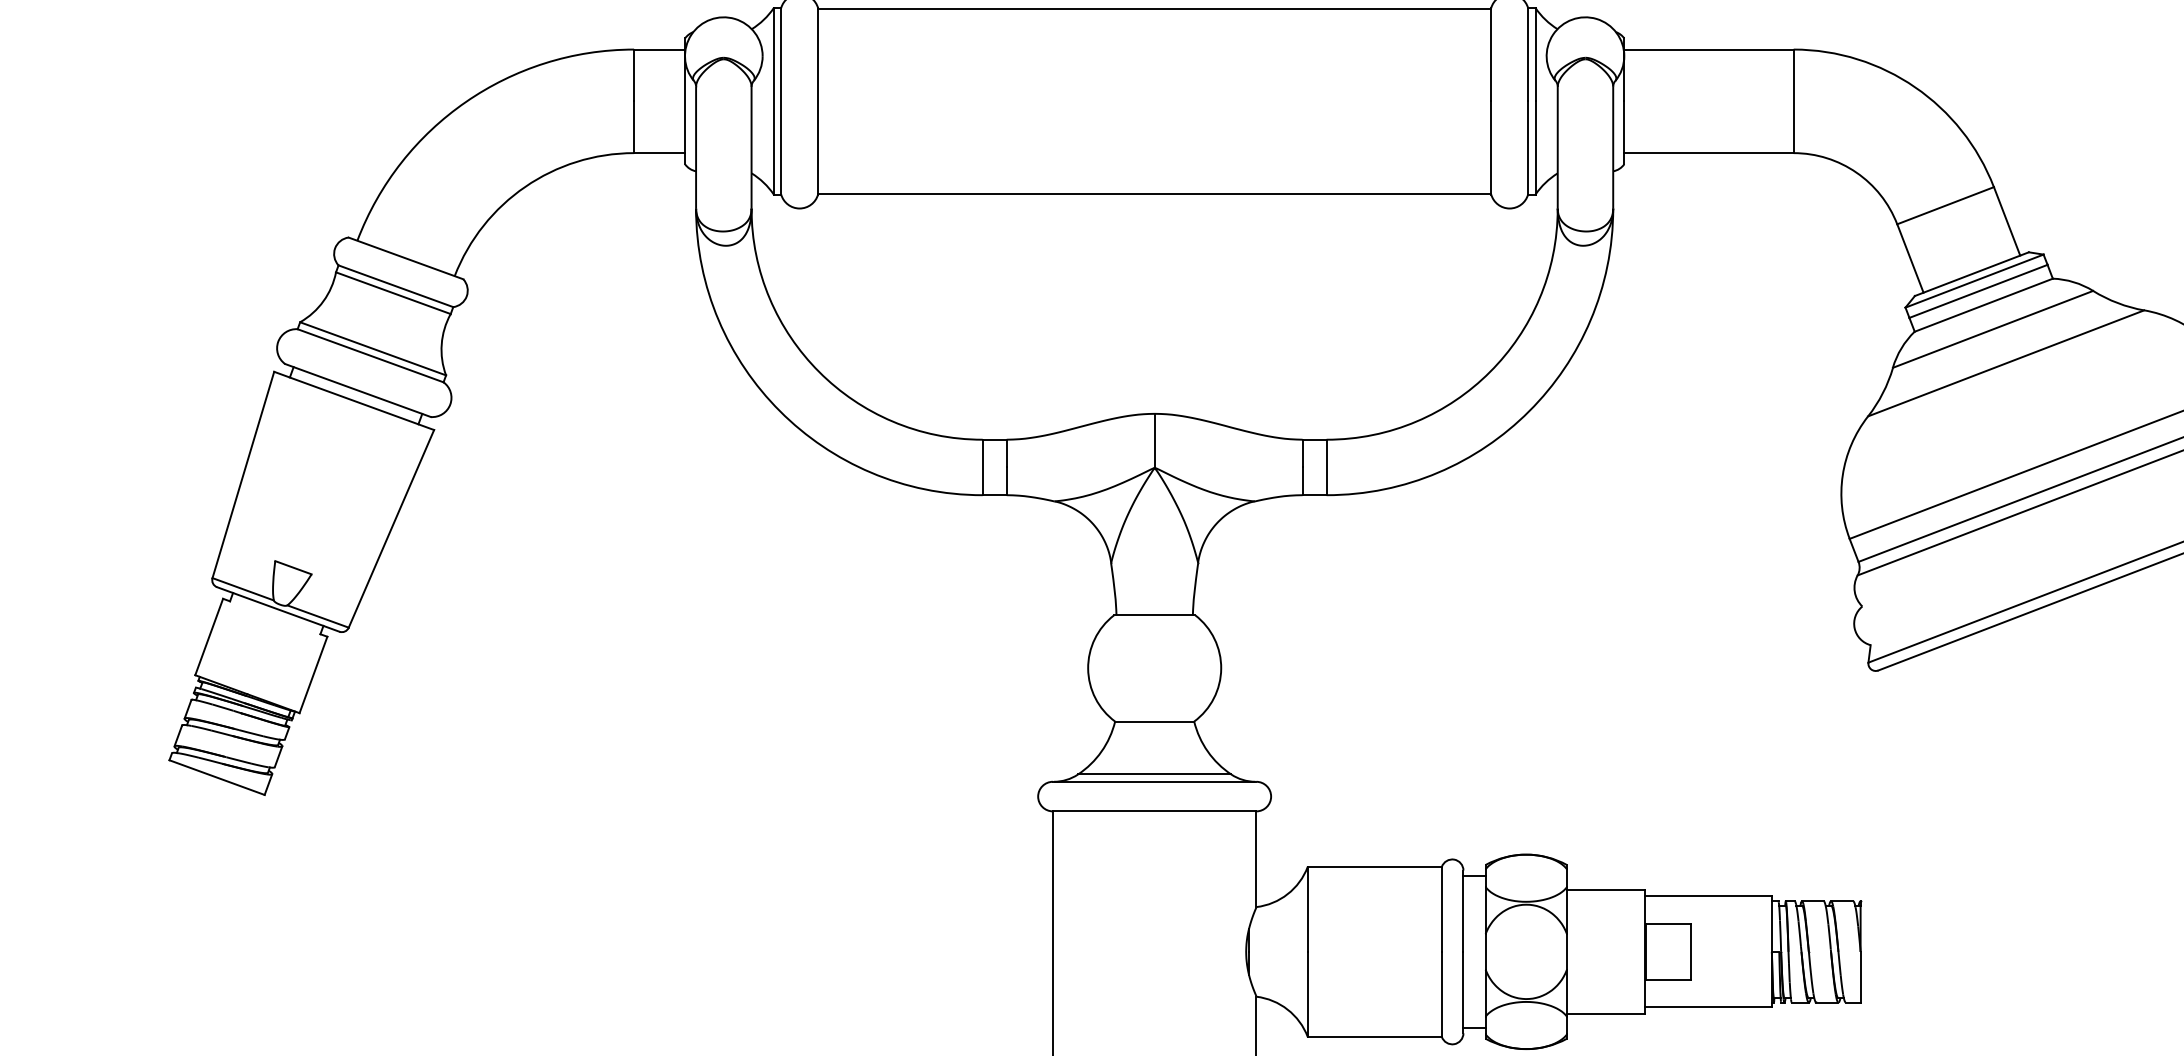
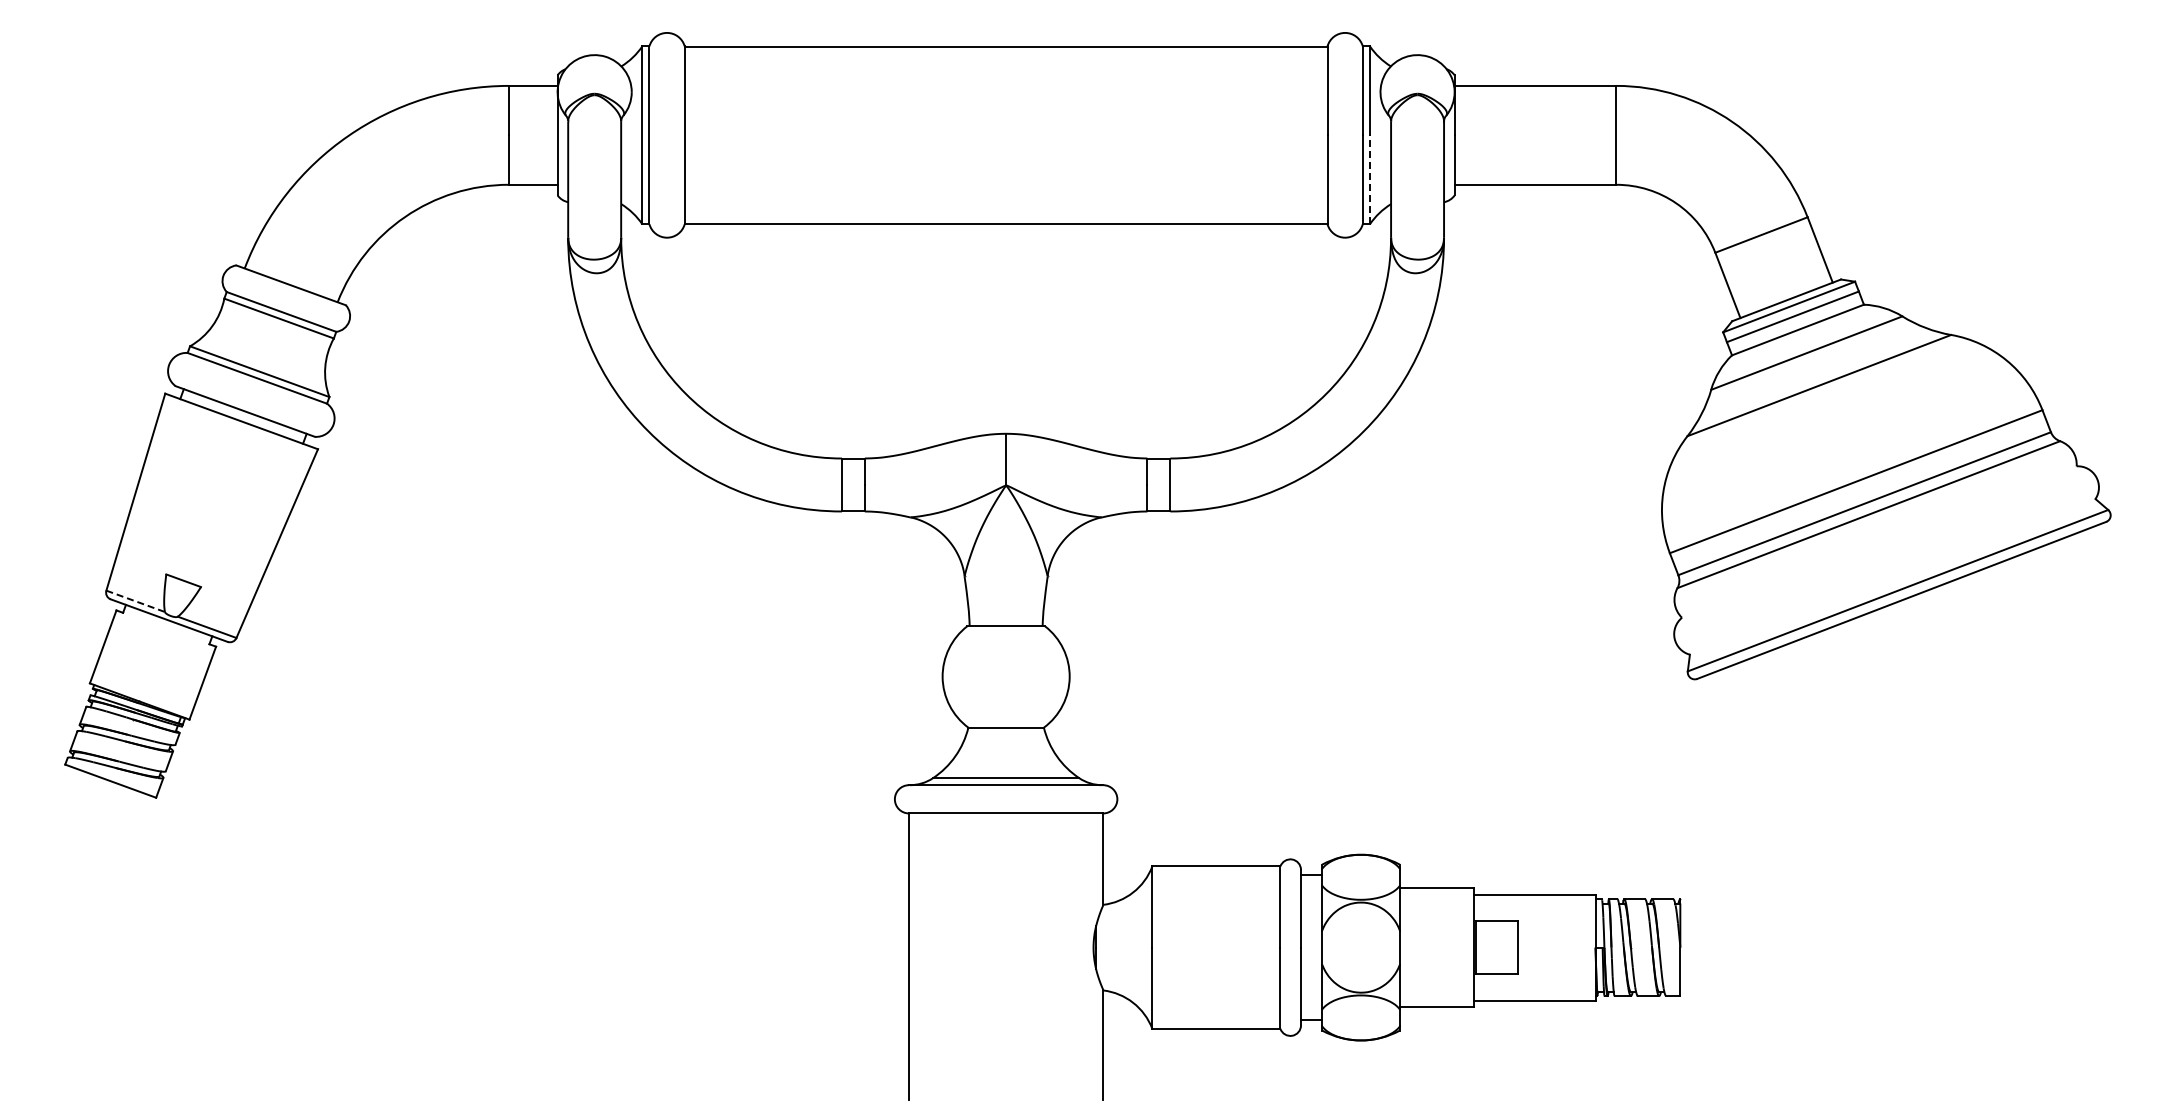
line: (1535, 147) -> (1369, 179), solid -> dashed
line: (244, 589) -> (136, 601), solid -> dashed

